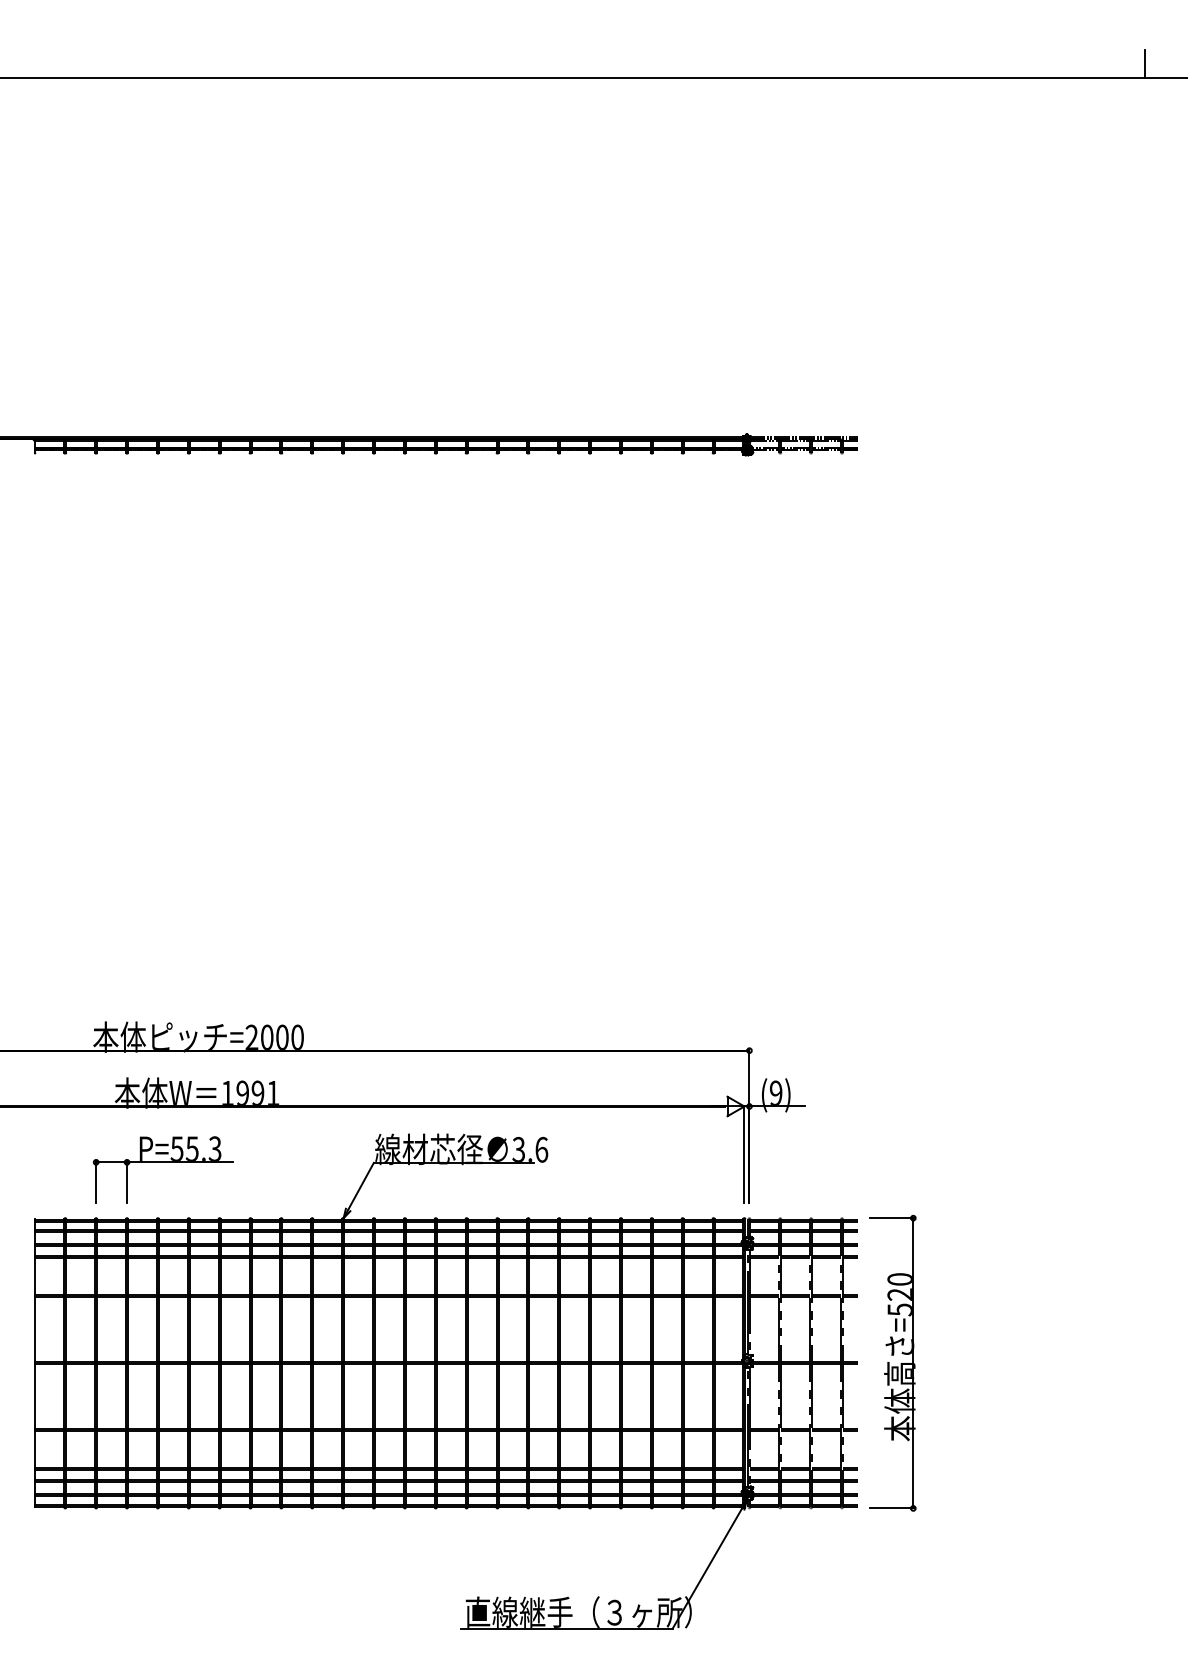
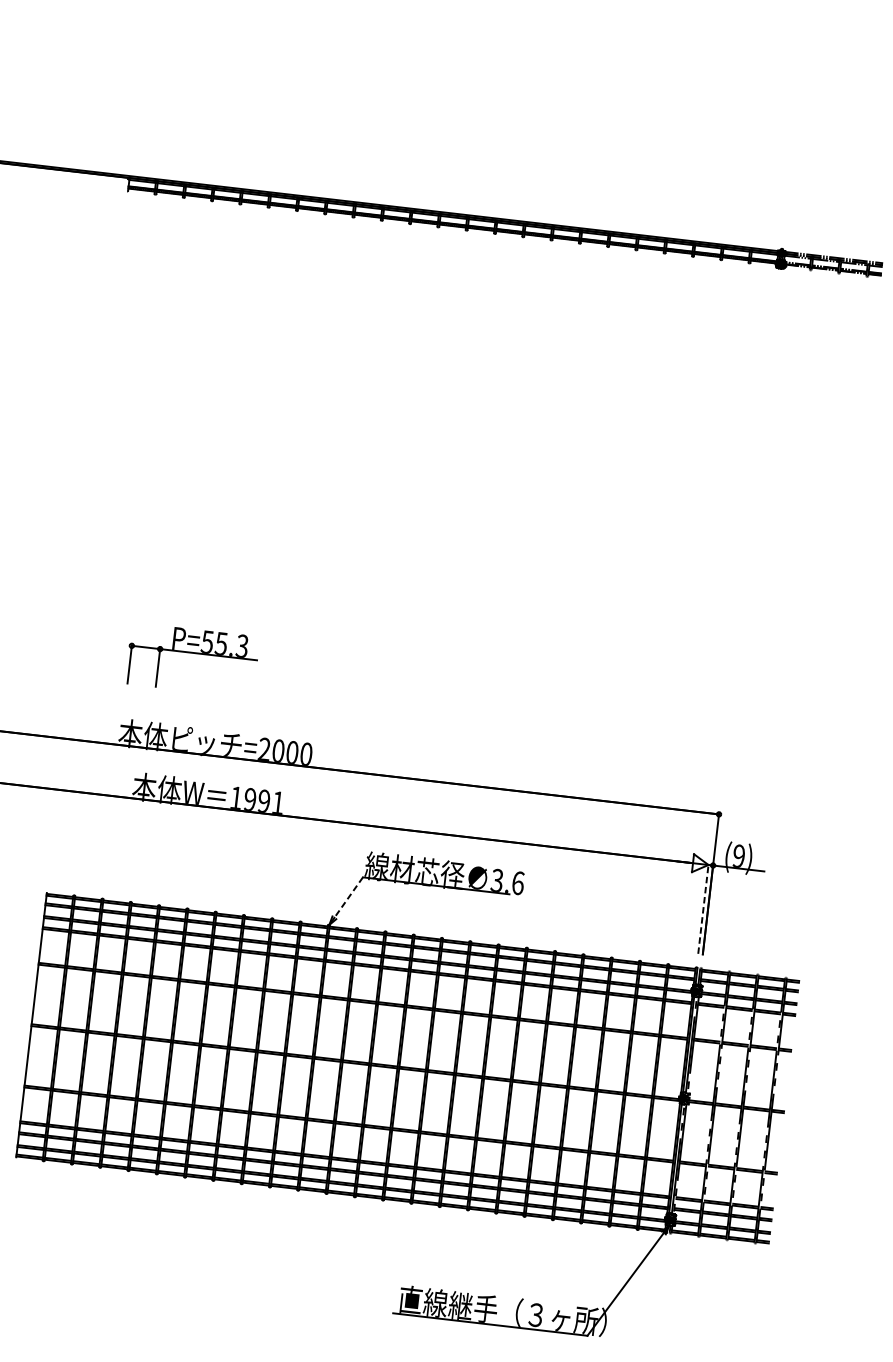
line: (744, 1154) -> (703, 908), solid -> dashed
part: (162, 1162) -> (192, 653), moved
line: (361, 1186) -> (349, 897), solid -> dashed
part: (892, 1362) -> (817, 1115), removed

